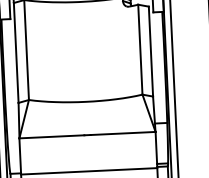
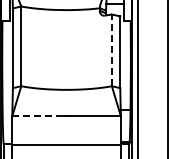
line: (139, 49) -> (111, 50), solid -> dashed
line: (52, 136) -> (38, 116), solid -> dashed

